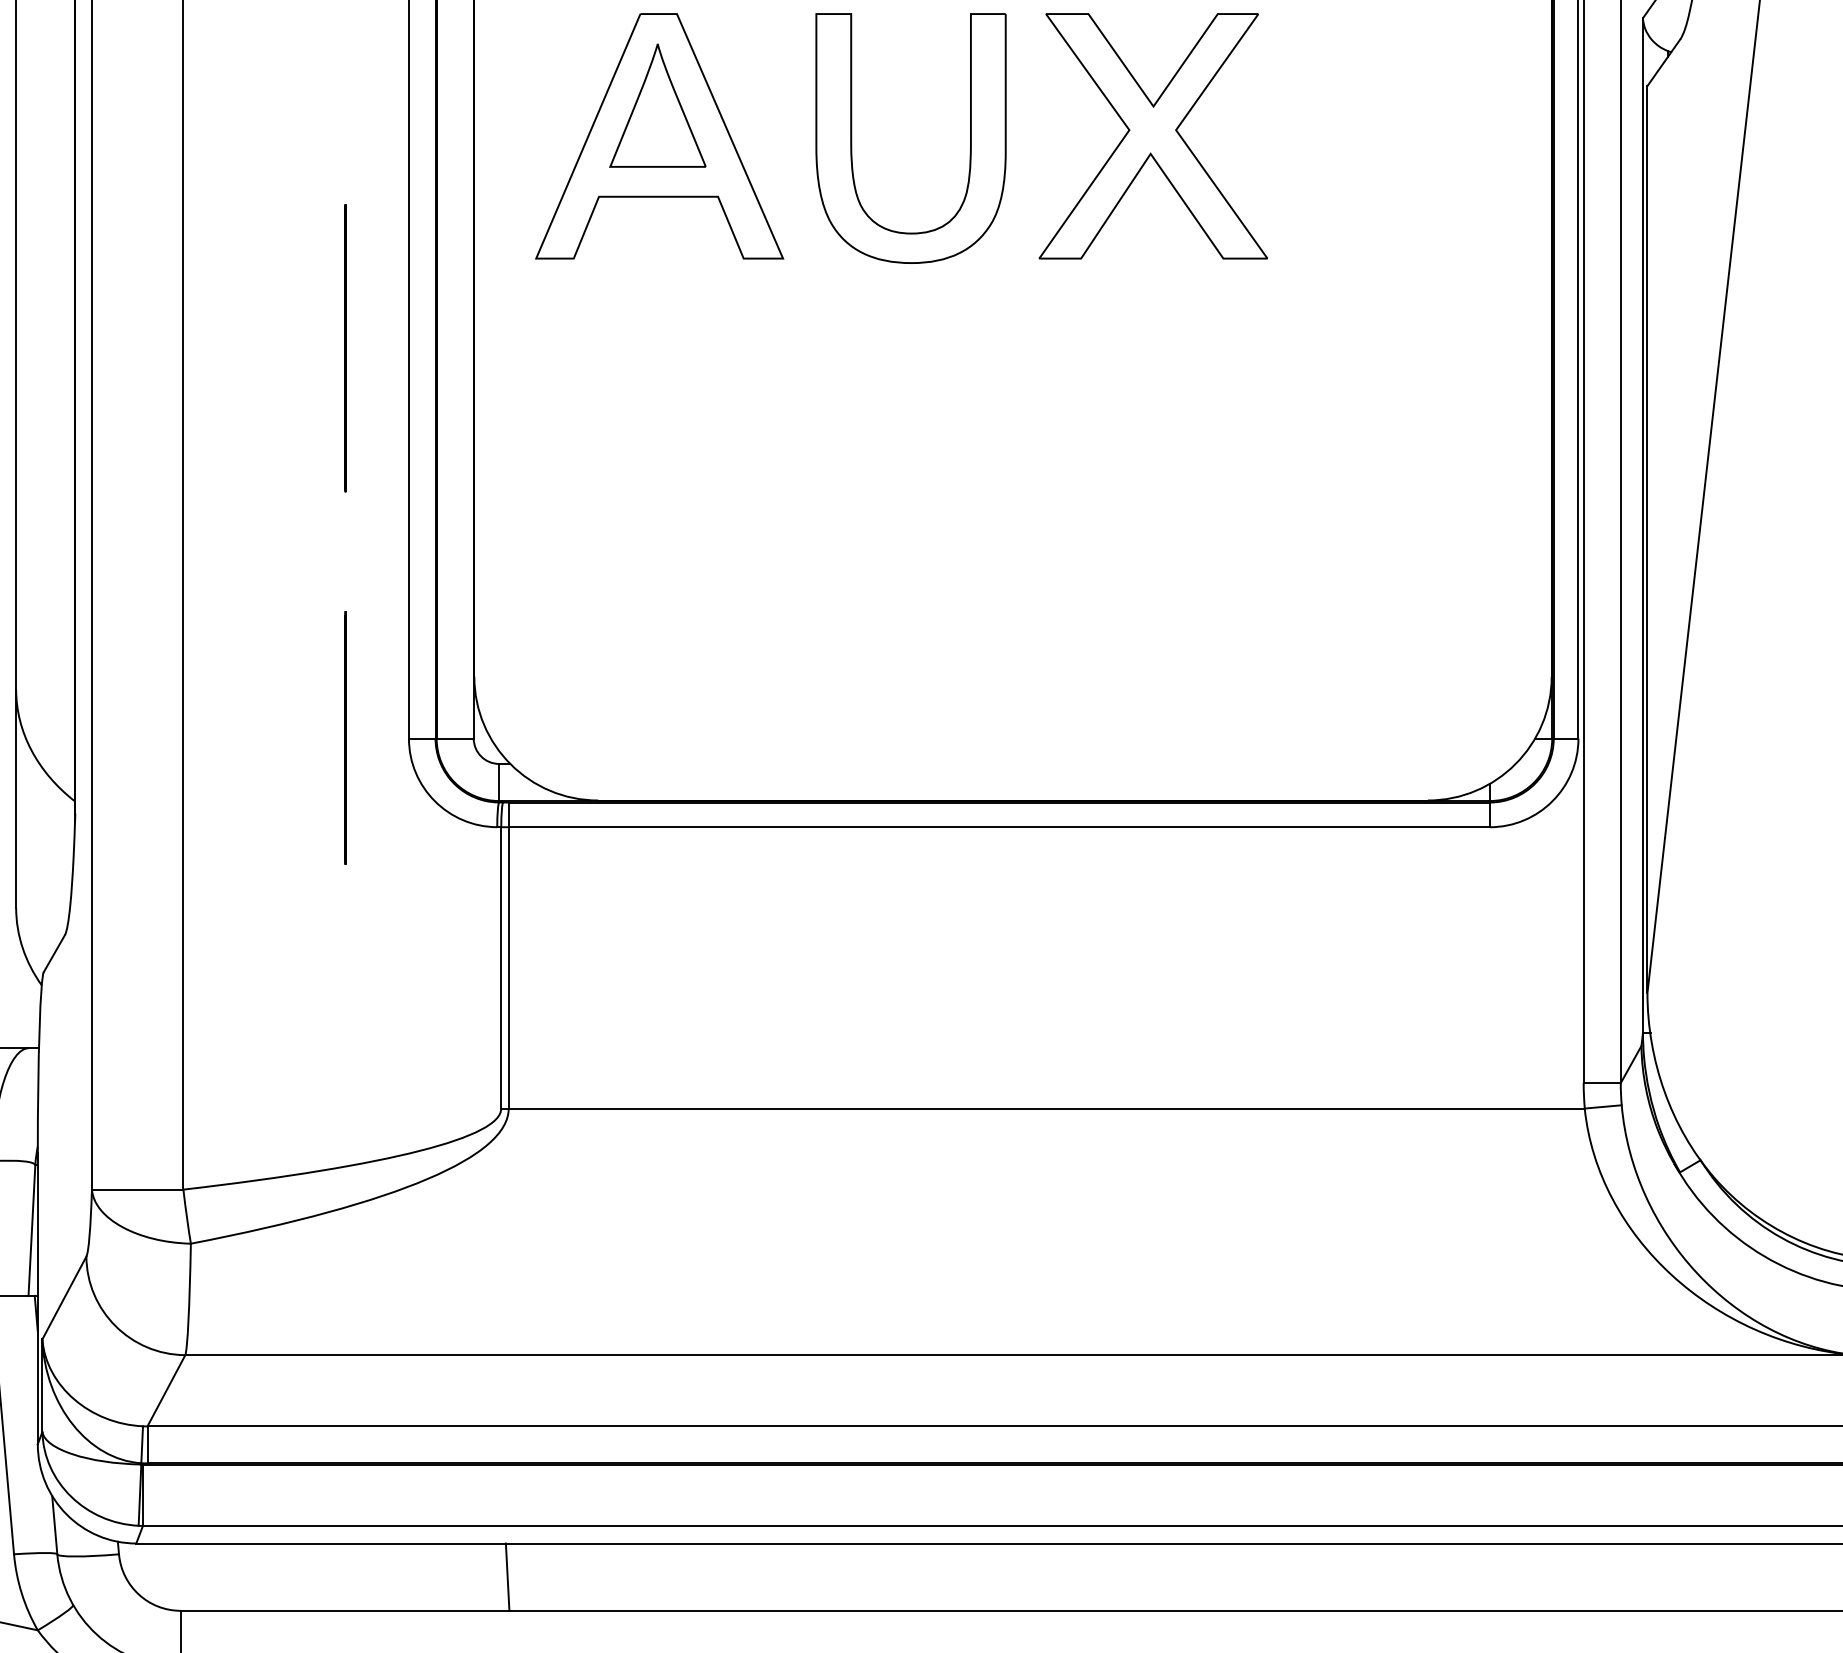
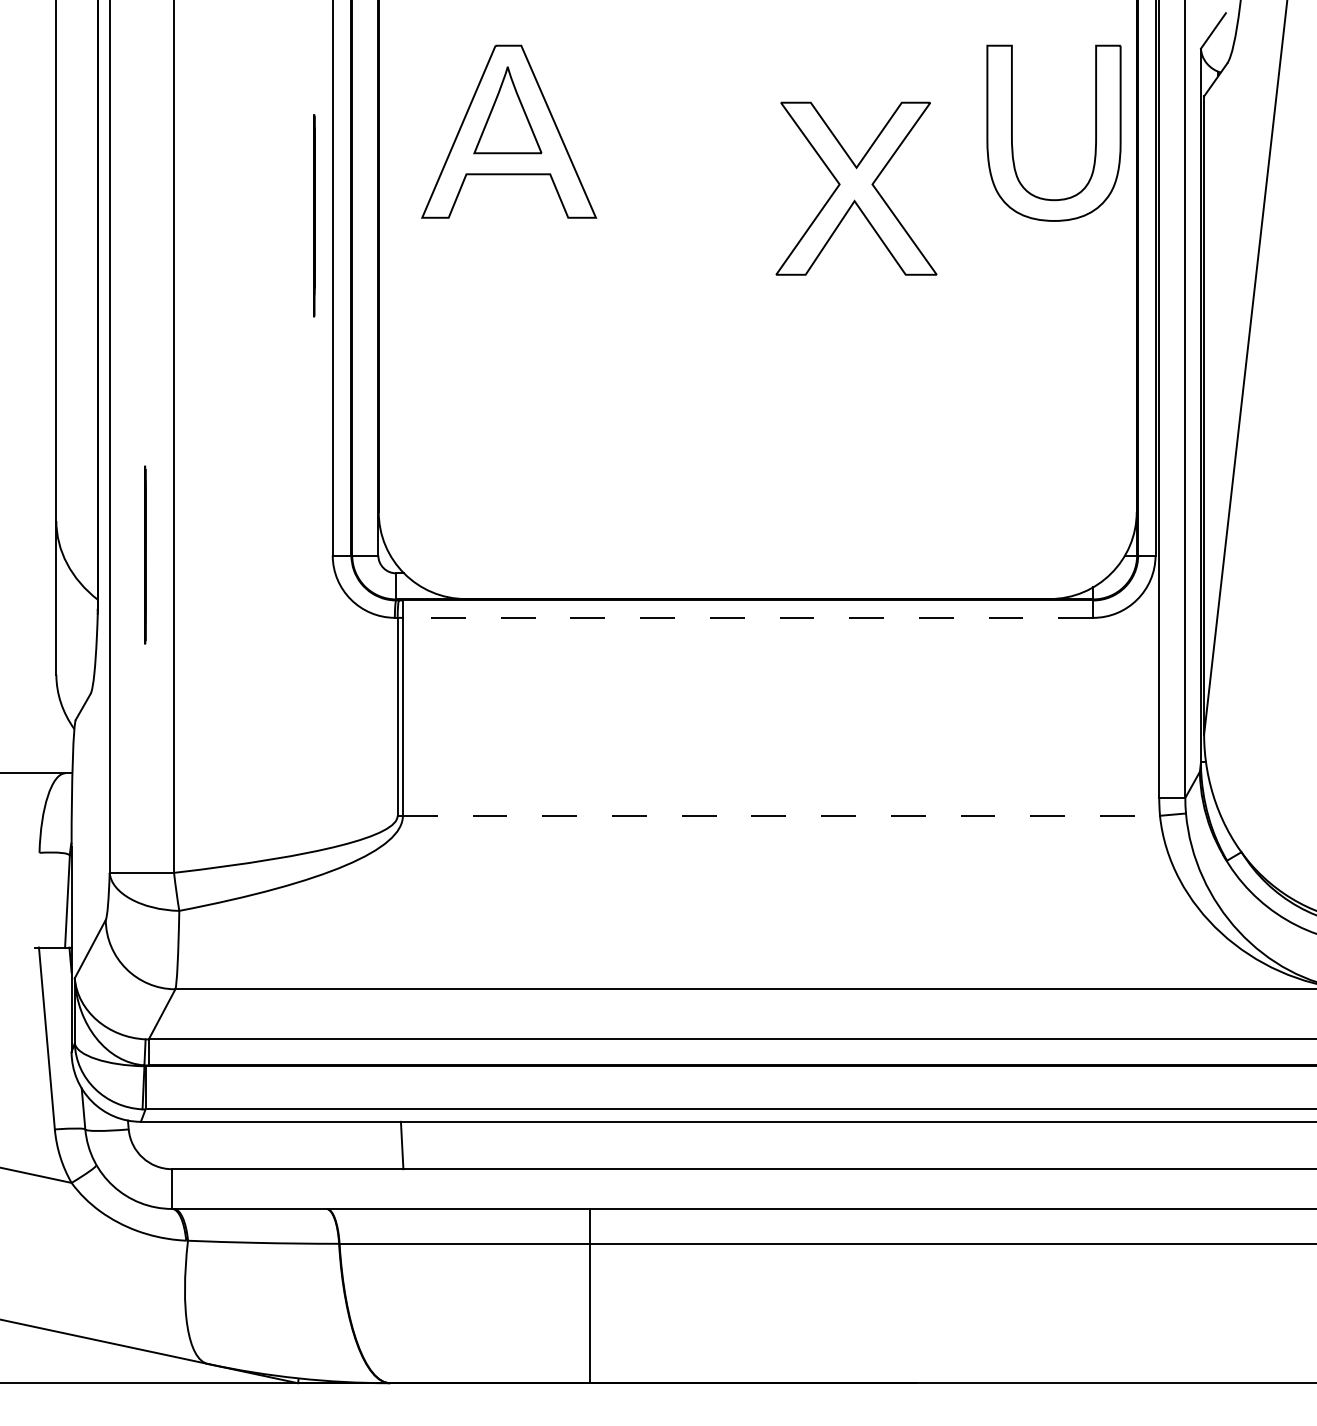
part: (1153, 135) -> (856, 188), moved
part: (852, 137) -> (1012, 132), moved
line: (346, 347) -> (314, 215), moved
line: (346, 737) -> (145, 554), moved
line: (998, 826) -> (747, 617), solid -> dashed
line: (1046, 1108) -> (781, 815), solid -> dashed

